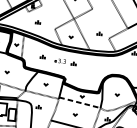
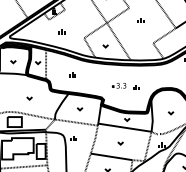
part: (99, 33) -> (140, 20), moved
part: (65, 62) -> (125, 86), moved
line: (79, 102) -> (124, 127), dashed -> solid

